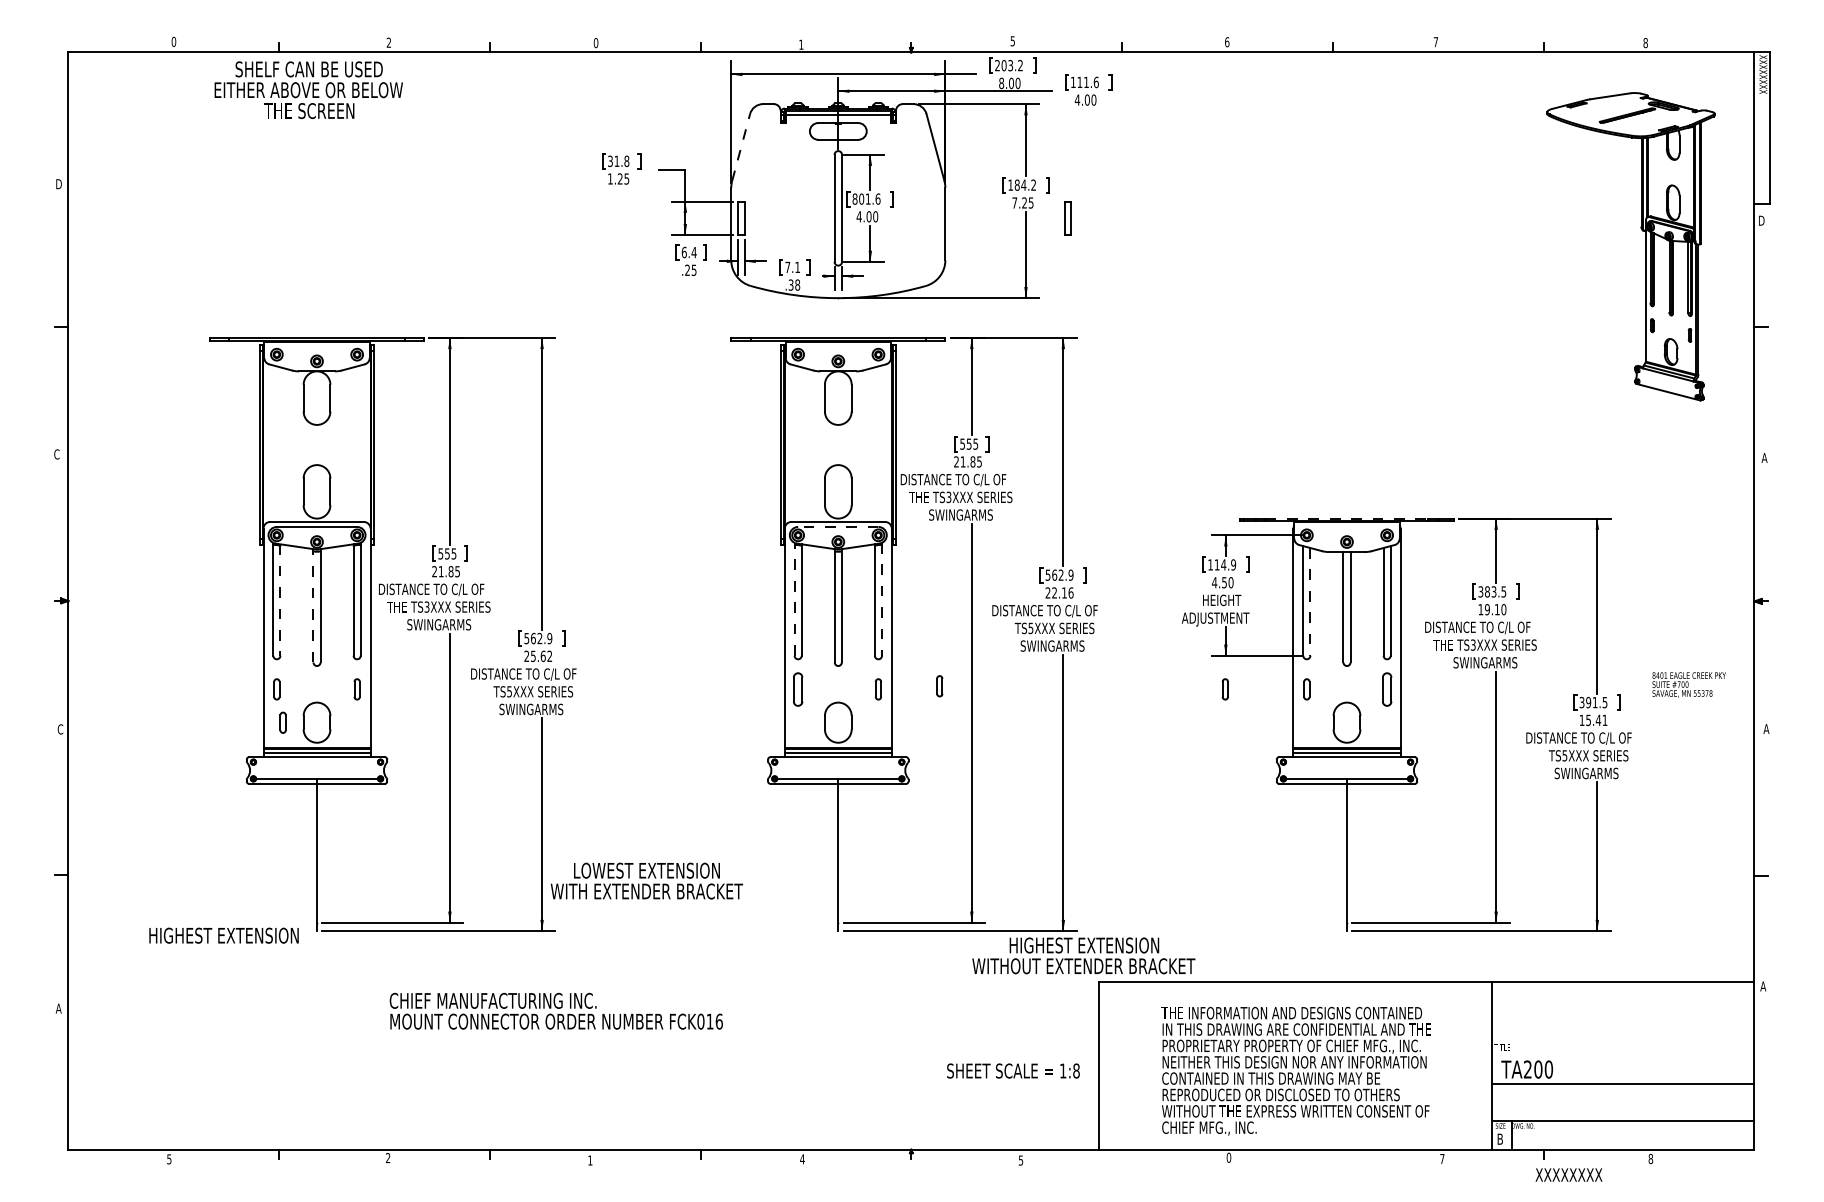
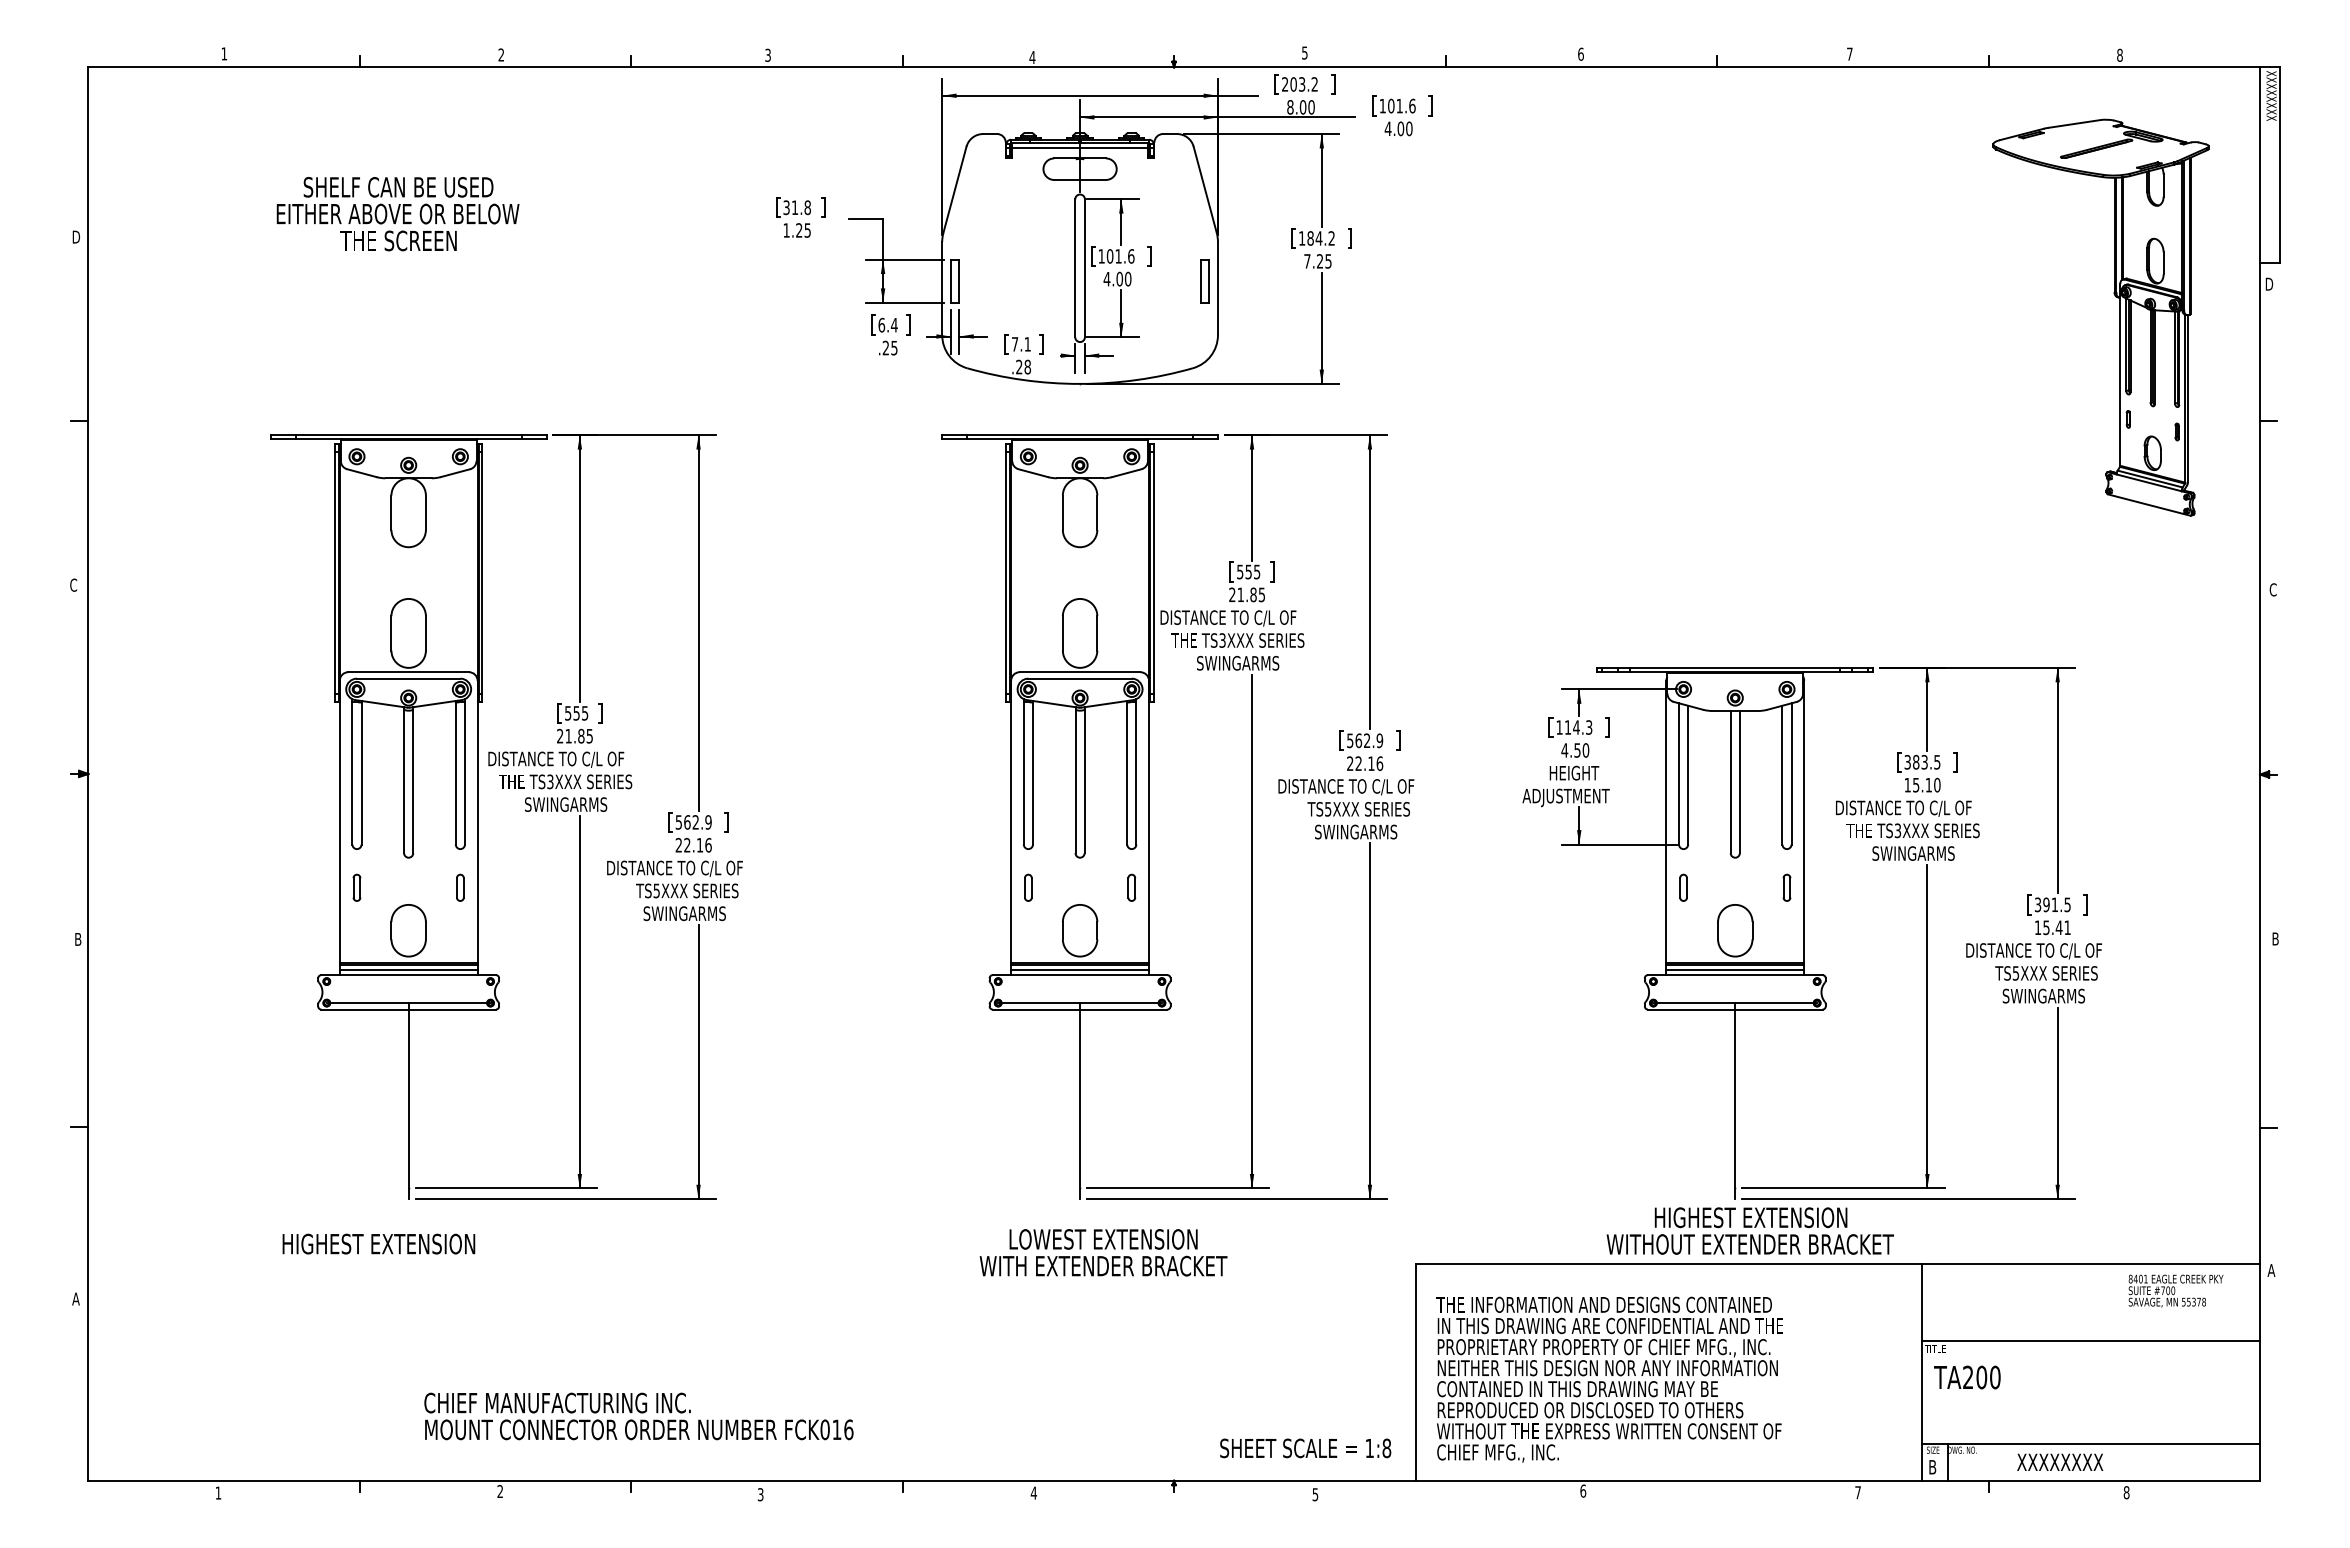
text: (174, 41) -> (224, 53), 0 -> 1
text: (596, 42) -> (768, 54), 0 -> 3
text: (801, 44) -> (1032, 57), 1 -> 4
text: (1080, 81) -> (1391, 105), 111.6 -> 101.6
text: (308, 90) -> (397, 214), moved
line: (740, 147) -> (954, 189), dashed -> solid
text: (854, 199) -> (1101, 256), 801.6 -> 101.6
part: (1067, 218) -> (1204, 281), moved
text: (791, 285) -> (1019, 367), .38 -> .28
text: (1764, 457) -> (2272, 589), A -> C
line: (1347, 518) -> (1735, 667), dashed -> solid
line: (838, 526) -> (1080, 678), dashed -> solid
text: (1233, 564) -> (1588, 727), 114.9 -> 114.3
line: (280, 599) -> (361, 772), dashed -> solid
line: (794, 599) -> (1023, 771), dashed -> solid
line: (882, 599) -> (1136, 771), dashed -> solid
line: (1310, 602) -> (1688, 775), dashed -> solid
line: (313, 606) -> (404, 780), dashed -> solid
text: (1486, 609) -> (1915, 784), 19.10 -> 15.10
text: (541, 655) -> (697, 844), 25.62 -> 22.16
text: (1688, 684) -> (2175, 1290), moved
part: (939, 686) -> (1210, 883), removed
part: (798, 689) -> (1028, 887), size x0.62
part: (1225, 689) -> (1578, 887), removed
part: (1386, 689) -> (1786, 887), size x0.62
part: (282, 722) -> (364, 930), removed
text: (59, 728) -> (77, 938), C -> B
text: (1766, 728) -> (2275, 938), A -> B
text: (646, 880) -> (1103, 1252), moved
text: (223, 935) -> (378, 1243), moved
text: (1083, 955) -> (1749, 1230), moved
text: (556, 1011) -> (638, 1416), moved
text: (1013, 1071) -> (1305, 1448), moved
text: (1295, 1071) -> (1609, 1379), moved
line: (1622, 1084) -> (2090, 1340), moved
text: (1229, 1157) -> (1583, 1490), 0 -> 6
text: (169, 1158) -> (218, 1492), 5 -> 1
text: (590, 1160) -> (760, 1494), 1 -> 3
text: (1569, 1174) -> (2060, 1461), moved

